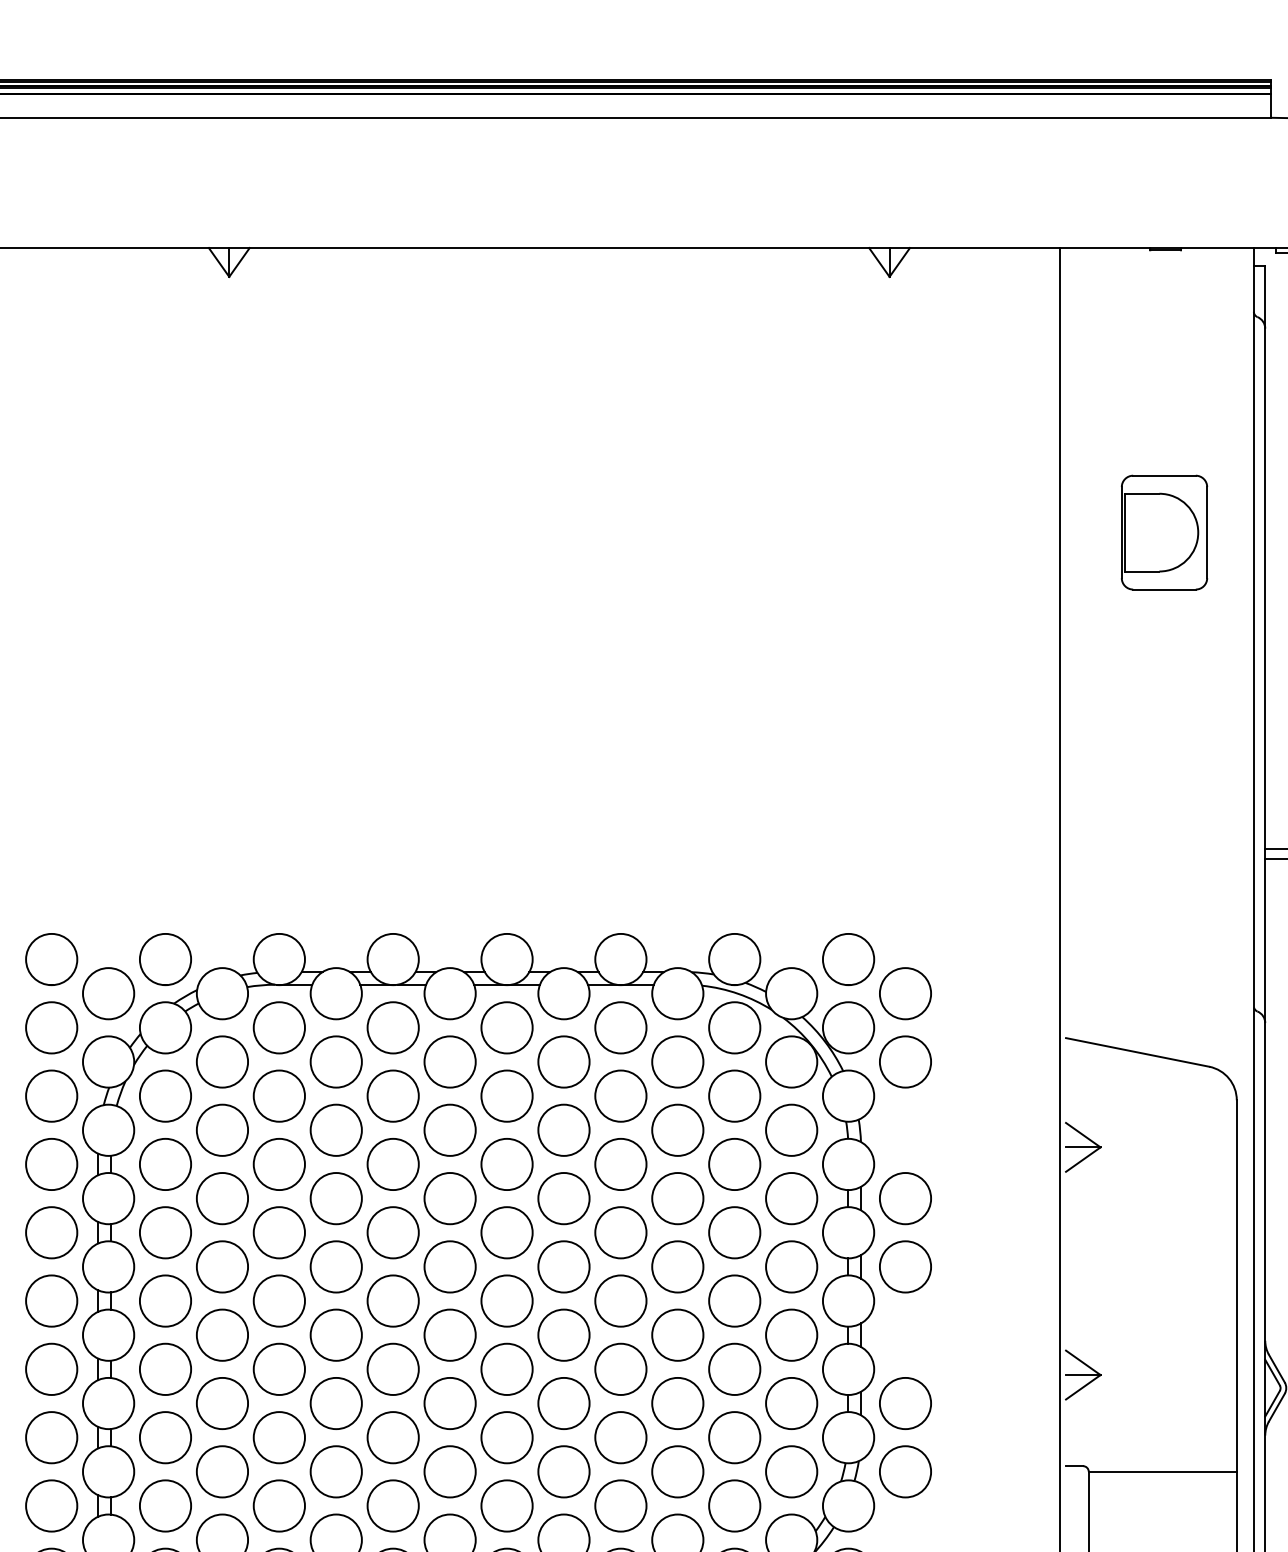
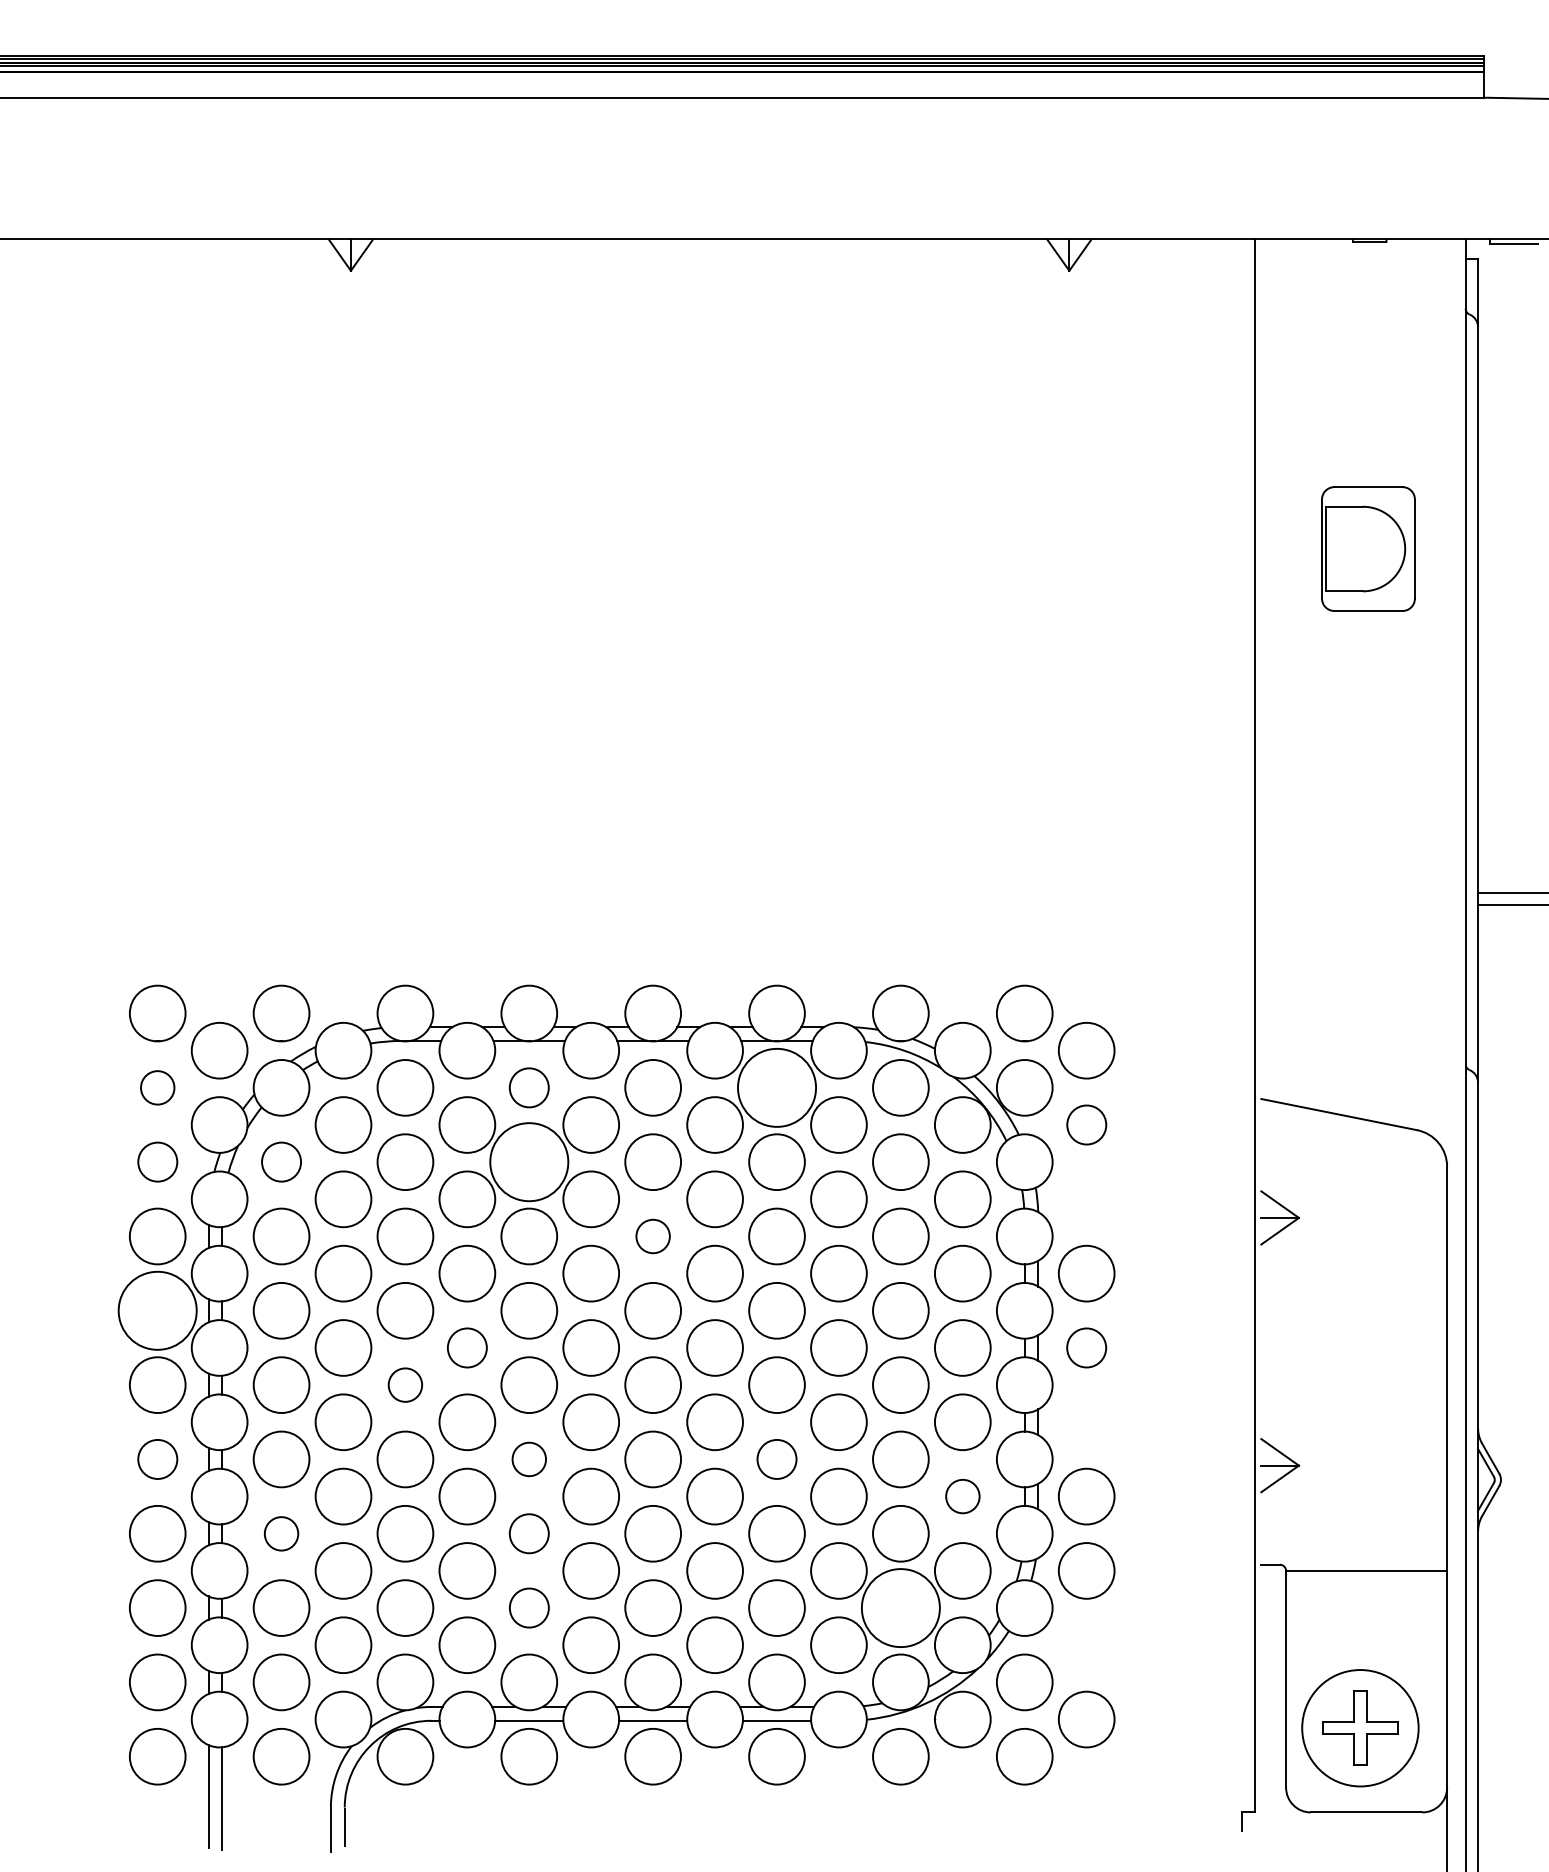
circle: (51, 1027) -> (157, 1087), size x0.6
circle: (393, 1027) -> (529, 1087), size x0.7
circle: (620, 1027) -> (776, 1087), size x1.4
circle: (905, 1061) -> (1086, 1124), size x0.7
circle: (51, 1095) -> (157, 1161), size x0.7
circle: (165, 1095) -> (281, 1161), size x0.7
circle: (393, 1096) -> (529, 1162), size x1.4
circle: (507, 1164) -> (653, 1236), size x0.6
circle: (51, 1232) -> (157, 1310), size x1.4
circle: (336, 1266) -> (467, 1347), size x0.7
circle: (905, 1266) -> (1086, 1347), size x0.7
circle: (279, 1301) -> (405, 1385), size x0.6
circle: (51, 1369) -> (157, 1459), size x0.7
circle: (393, 1369) -> (529, 1459), size x0.6
circle: (620, 1369) -> (776, 1459), size x0.7
circle: (791, 1403) -> (962, 1496), size x0.6
circle: (165, 1437) -> (281, 1533), size x0.6
circle: (393, 1437) -> (529, 1533), size x0.7
circle: (393, 1505) -> (529, 1607), size x0.7
circle: (734, 1505) -> (900, 1607), size x1.4

